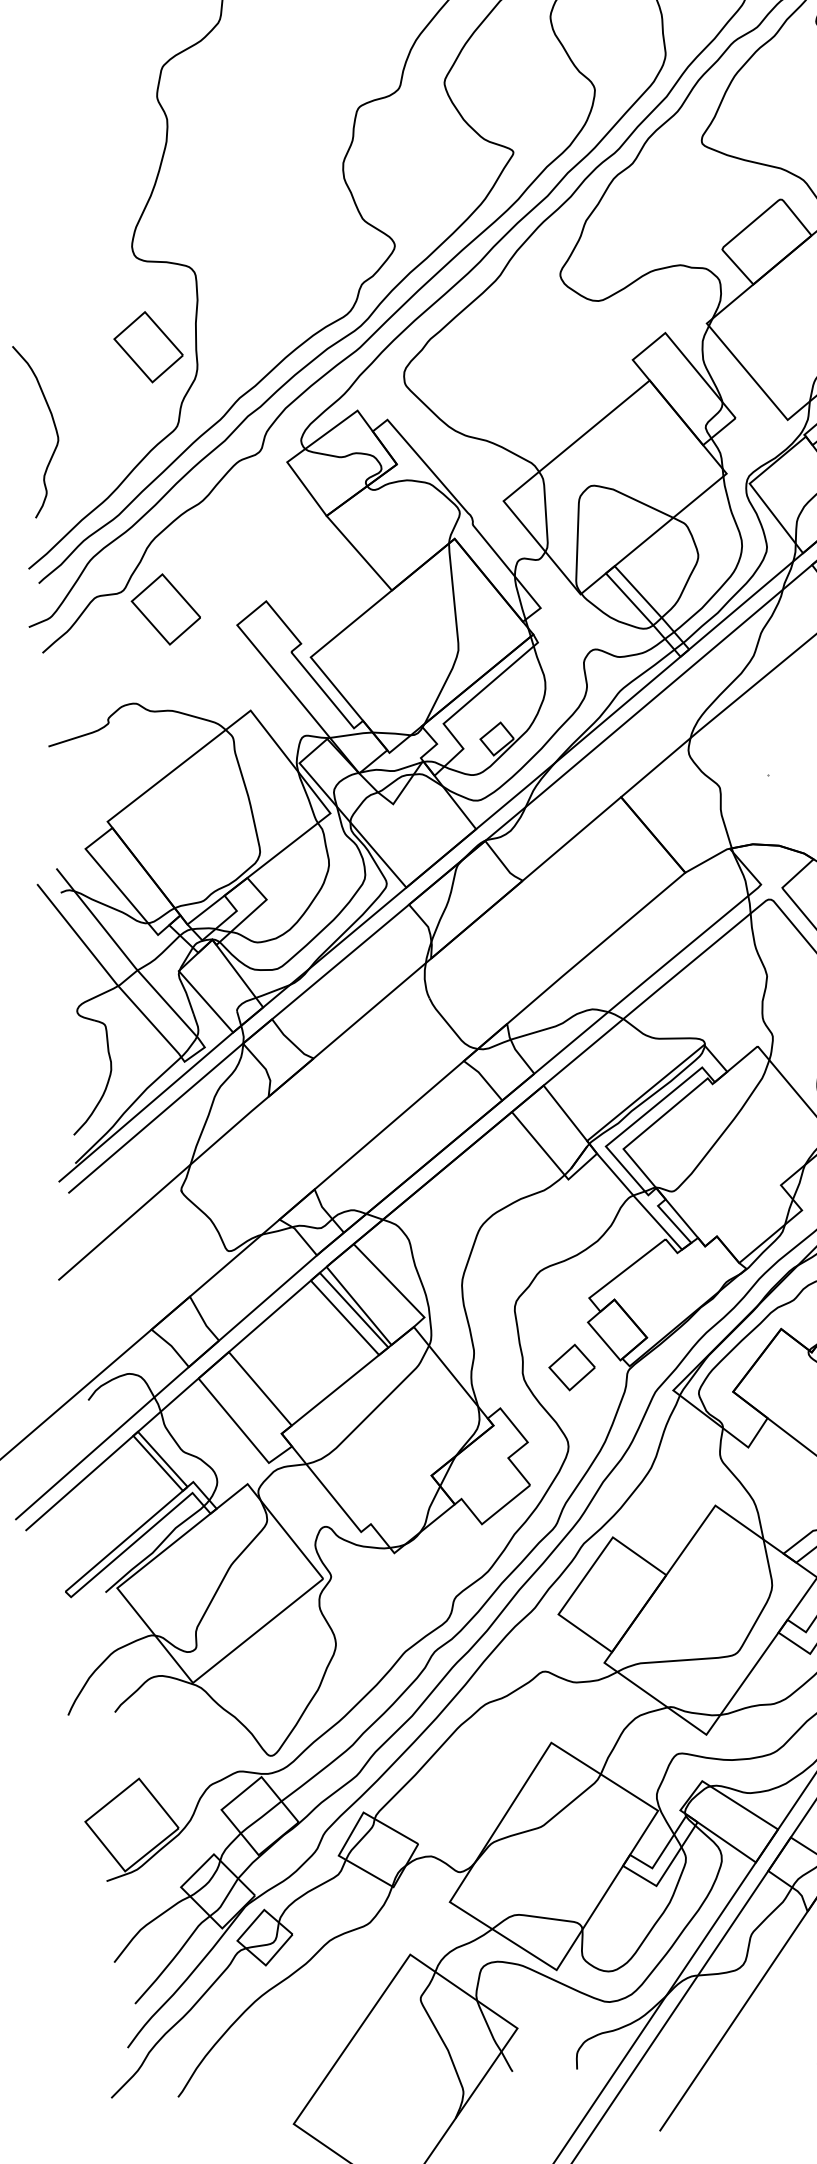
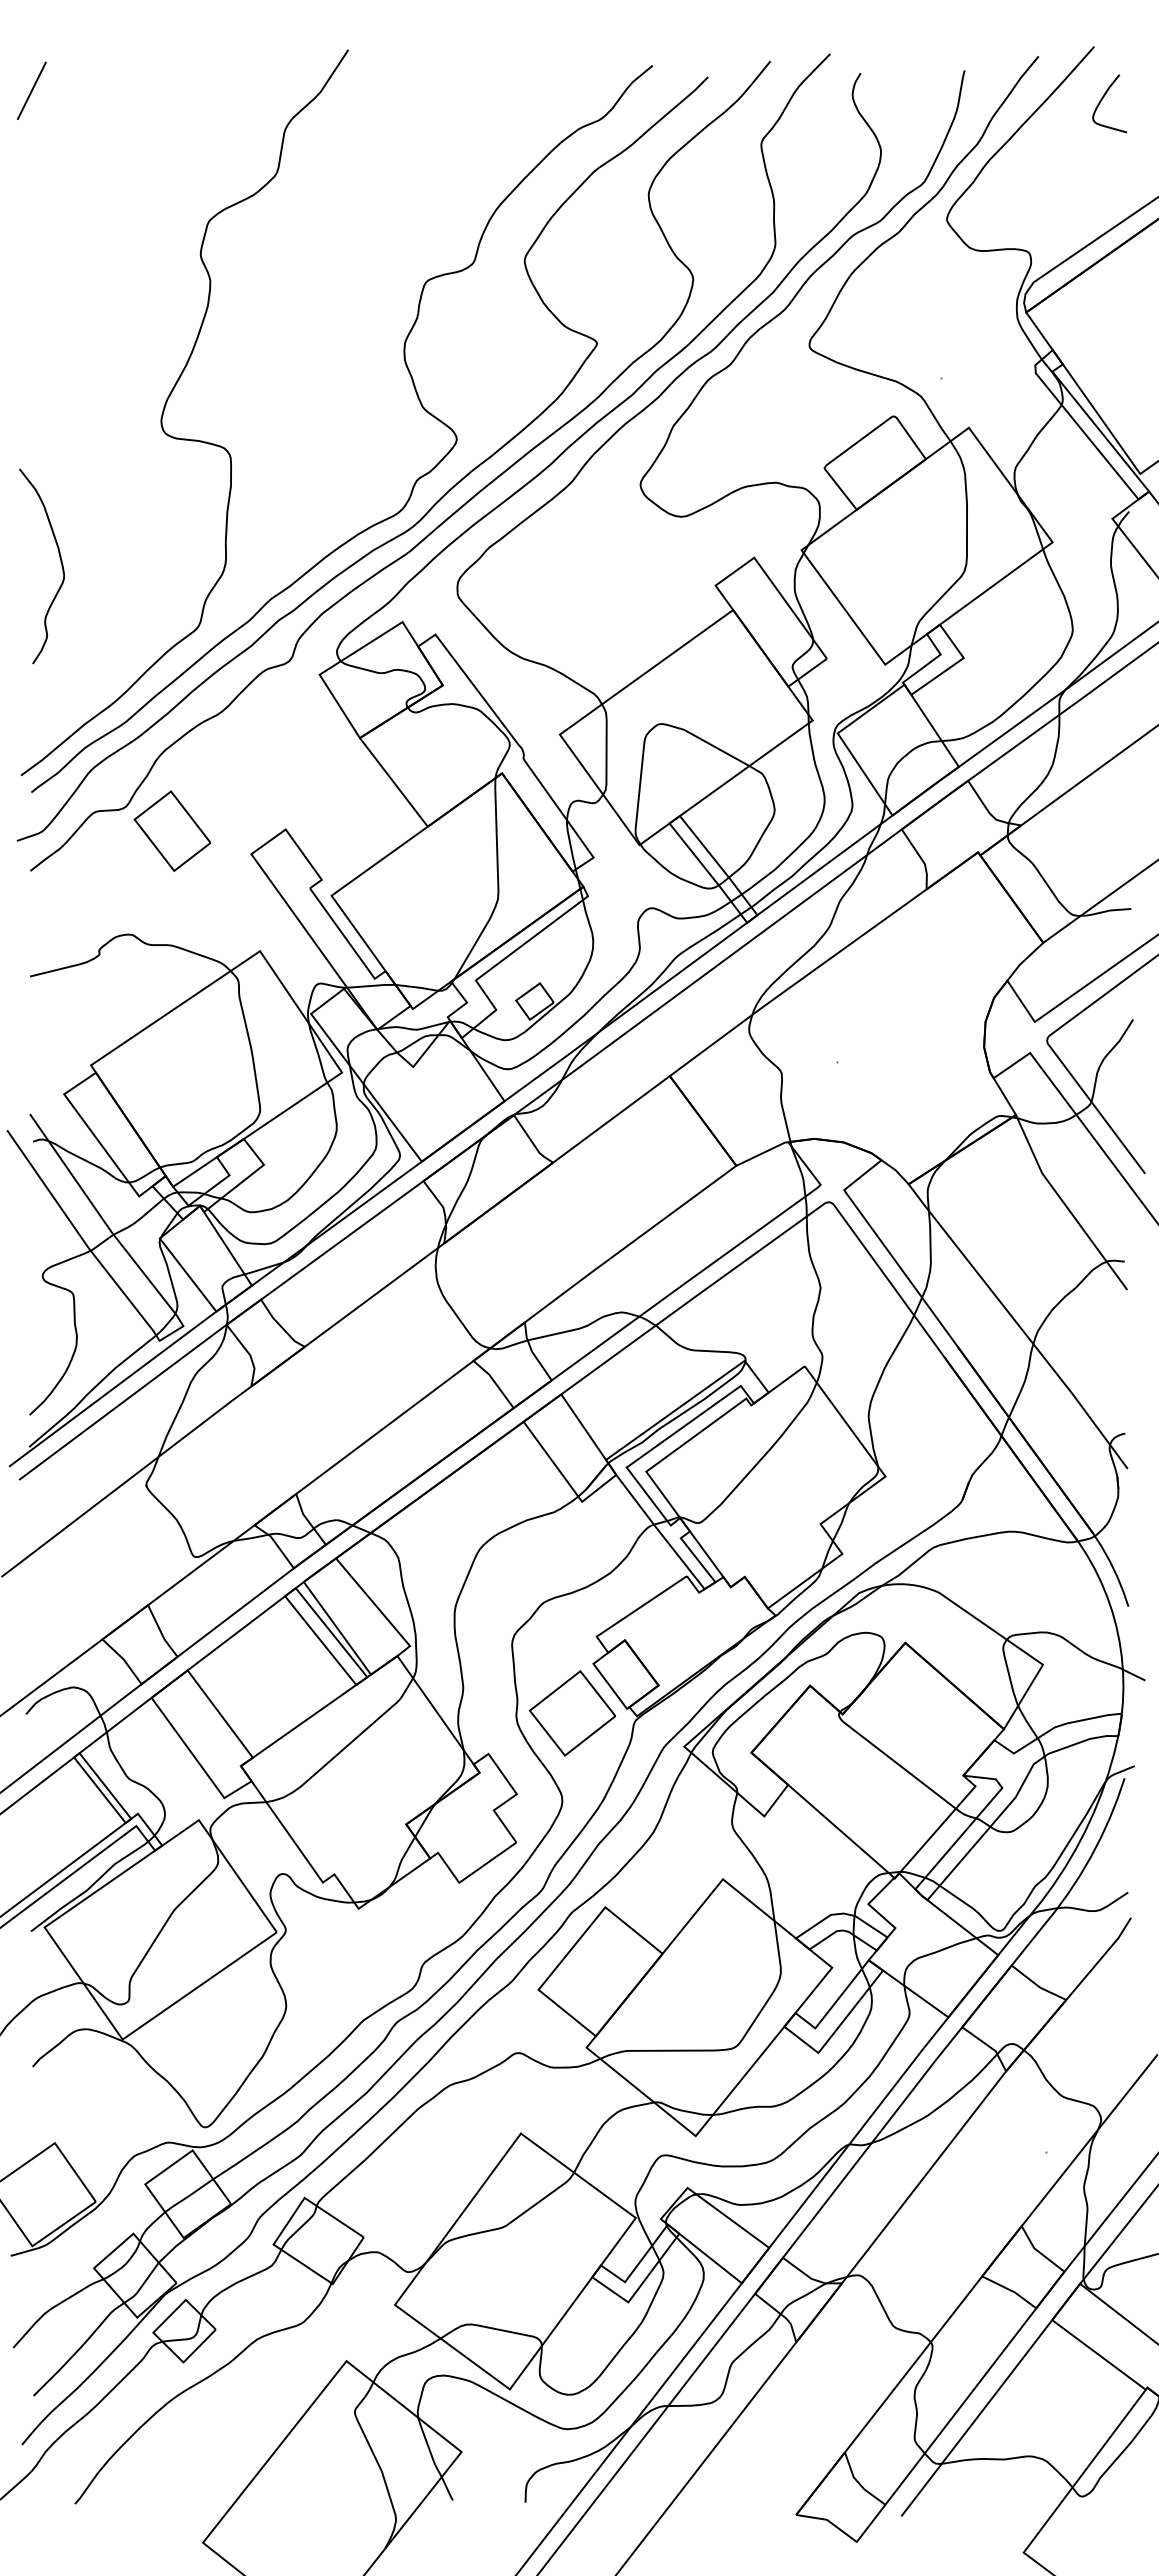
part: (148, 346) -> (172, 534), removed
curve: (54, 426) -> (60, 562), moved
part: (571, 1367) -> (571, 1713), size x1.67

